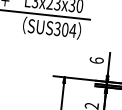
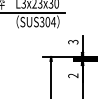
text: (97, 59) -> (73, 41), 6 -> 3

